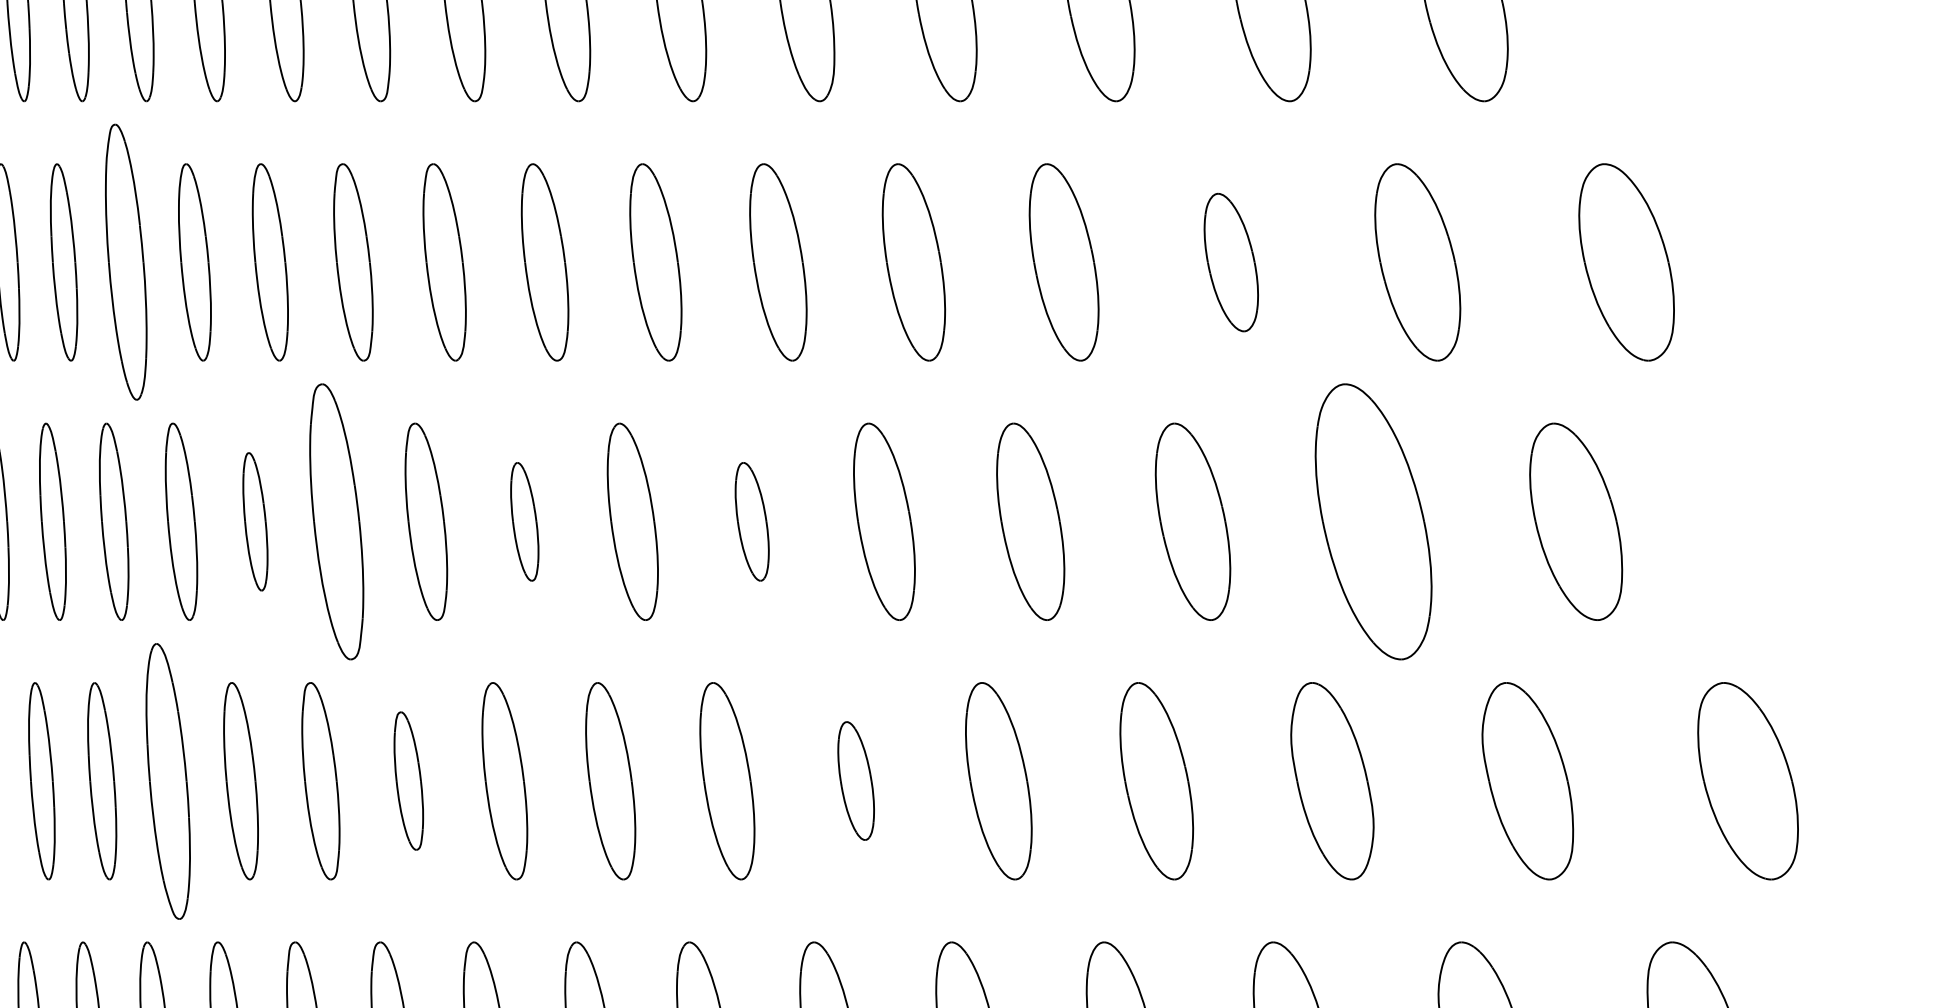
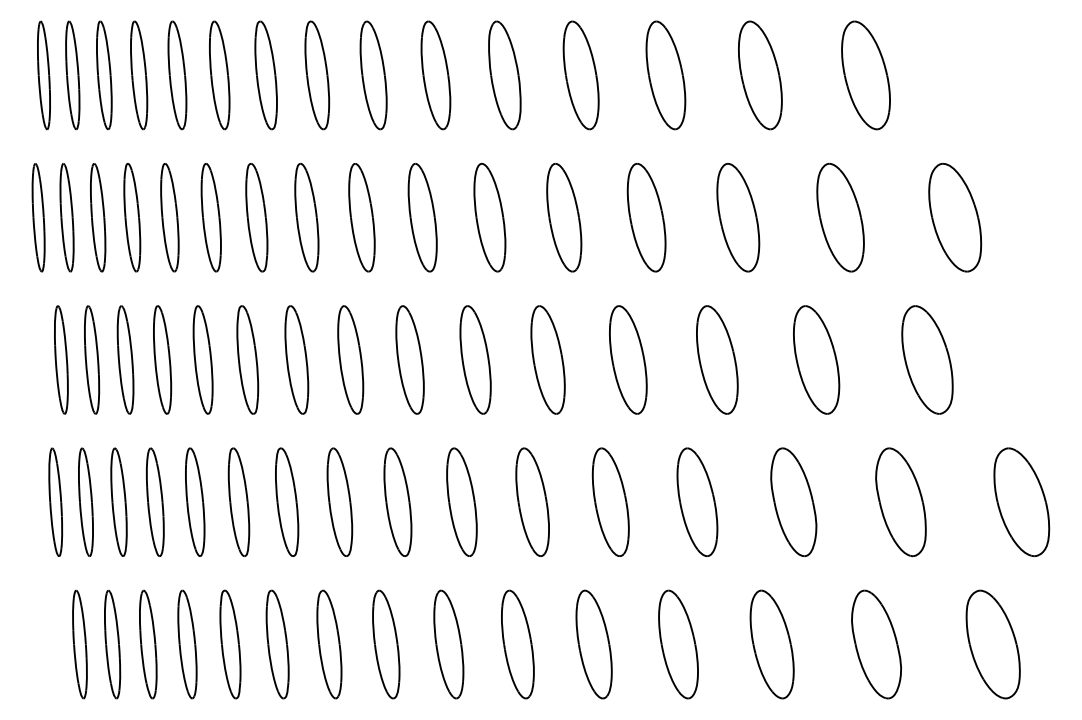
part: (126, 262) -> (132, 217), size x0.71
part: (1231, 262) -> (738, 217), size x1.43
part: (254, 520) -> (202, 359), size x1.43
part: (336, 520) -> (247, 359), size x0.71
part: (524, 520) -> (350, 359), size x1.67
part: (752, 520) -> (475, 359), size x1.67
part: (1373, 520) -> (816, 359), size x0.71
part: (168, 779) -> (155, 501), size x0.71
part: (409, 779) -> (287, 501), size x1.43
part: (856, 779) -> (532, 501), size x1.67

